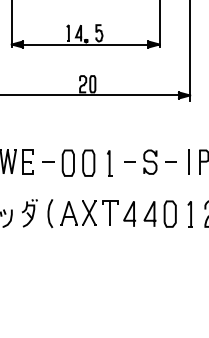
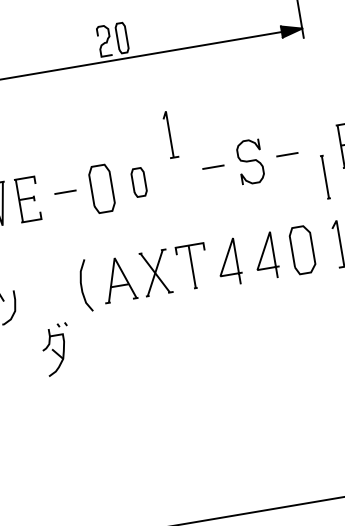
line: (188, 161) -> (324, 176), moved
part: (88, 162) -> (138, 181), size x0.6
line: (109, 163) -> (169, 135), moved
part: (29, 213) -> (56, 350), moved

